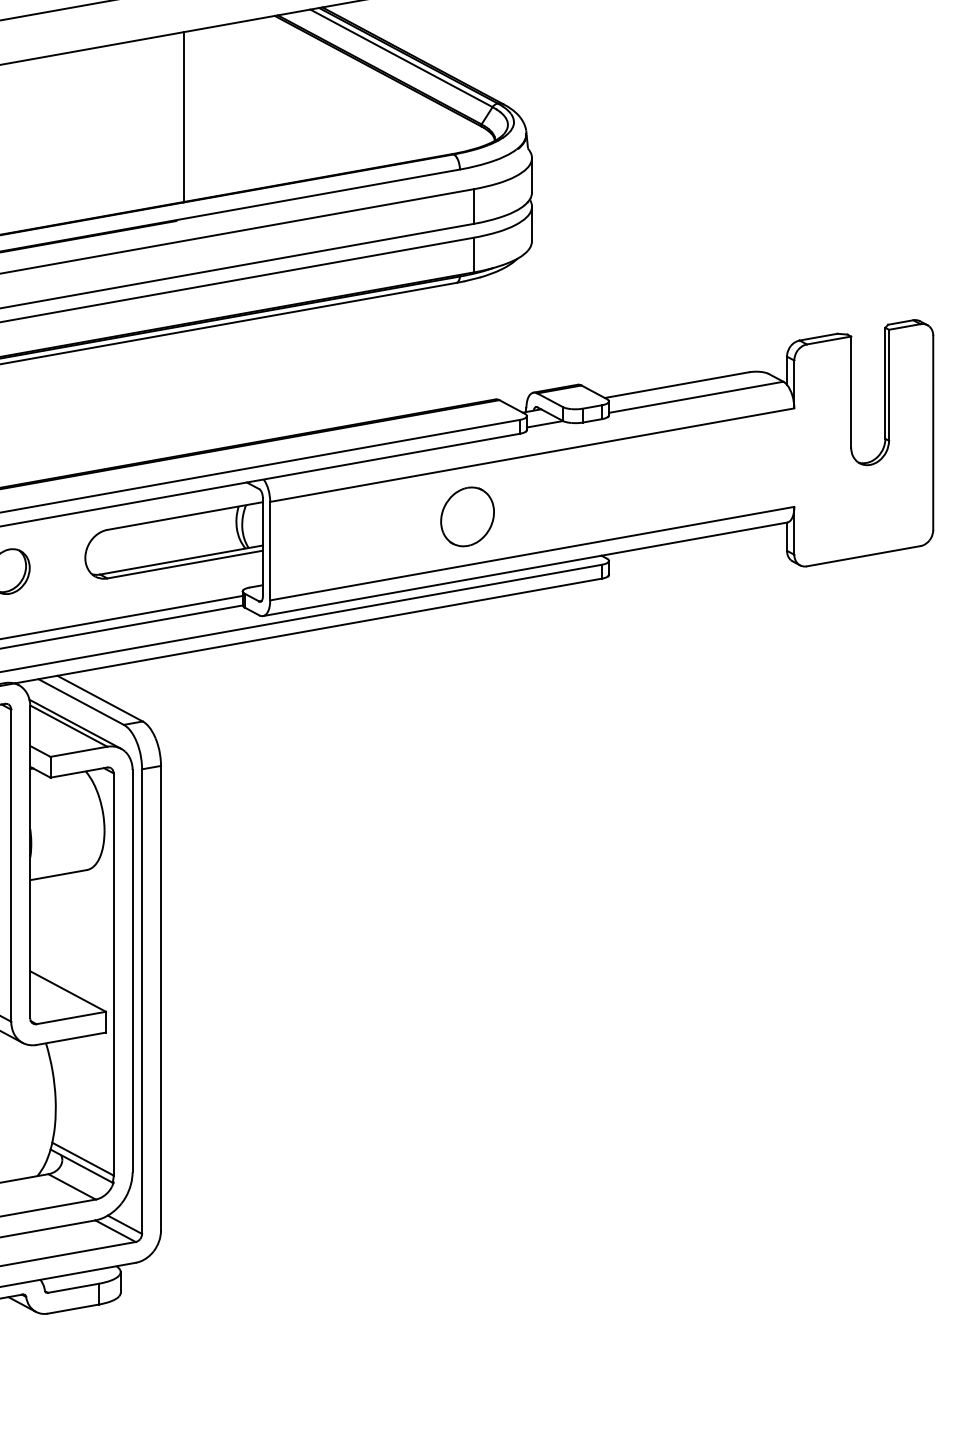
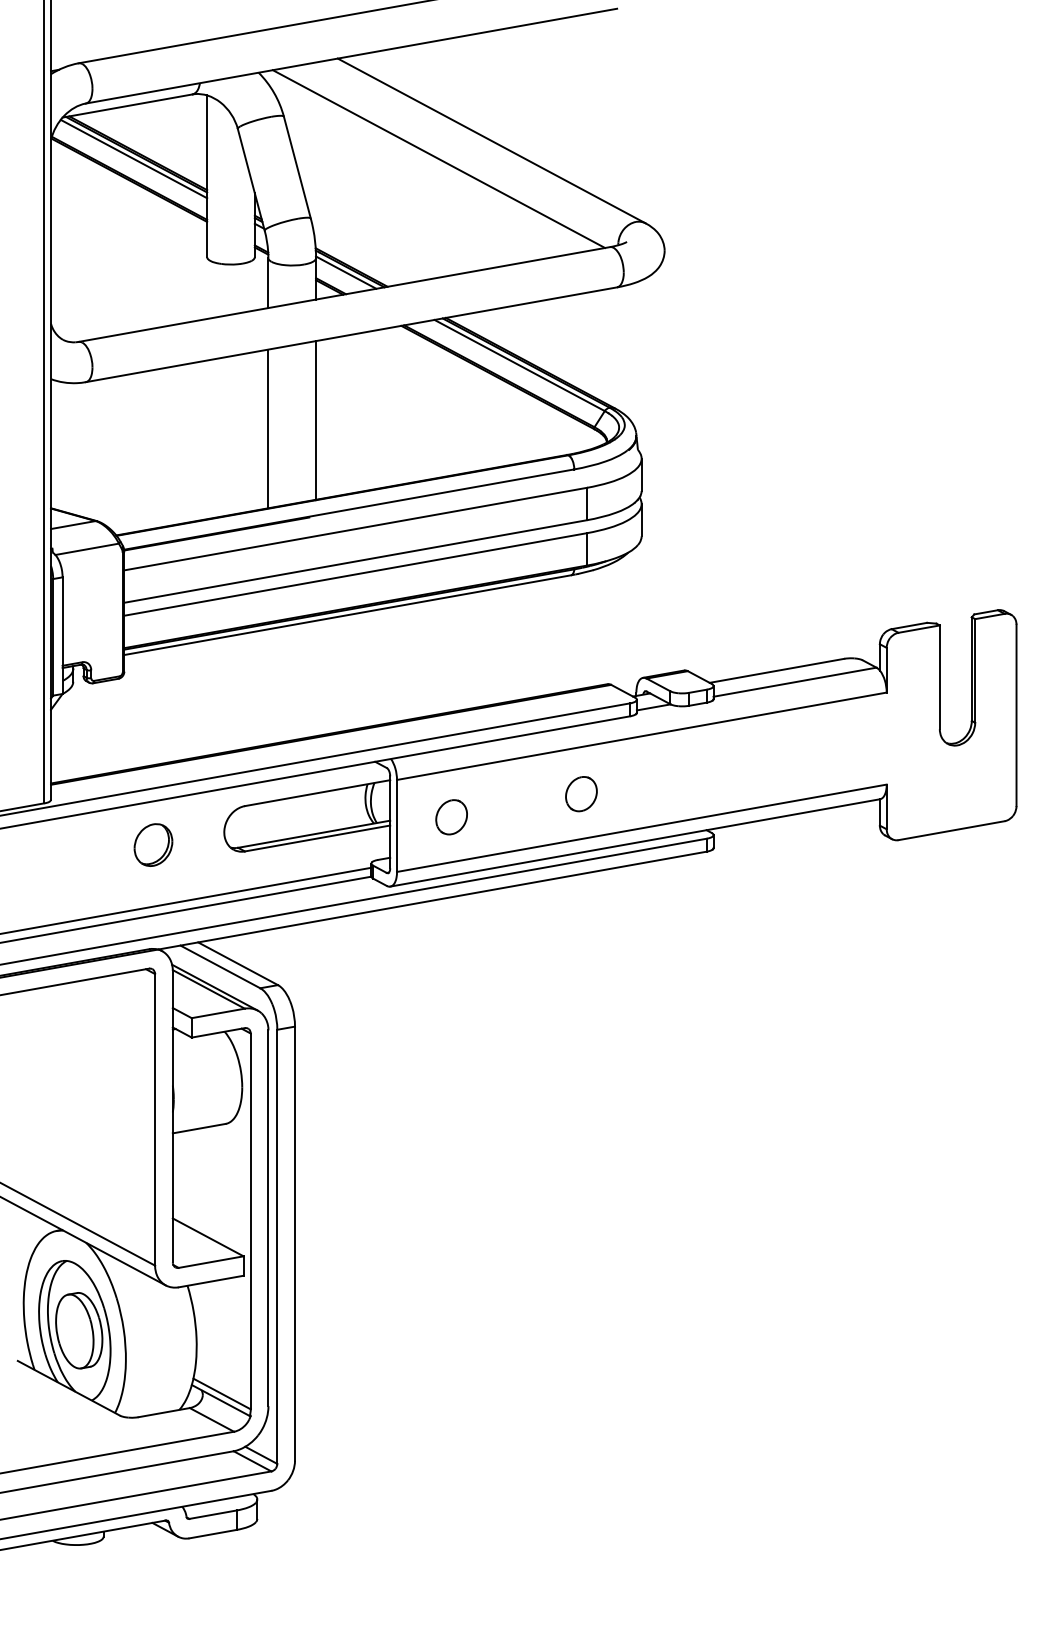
line: (132, 125) -> (268, 428), added
part: (467, 517) -> (581, 794), size x0.62
part: (328, 542) -> (451, 817), added

